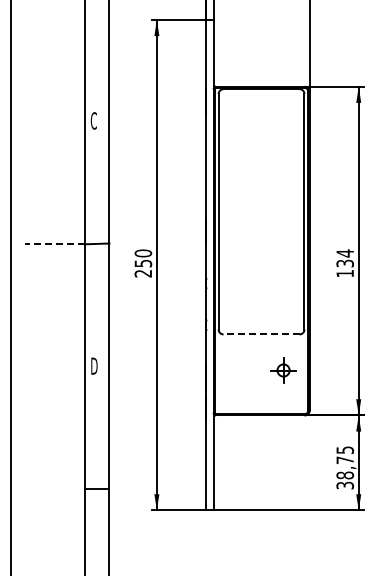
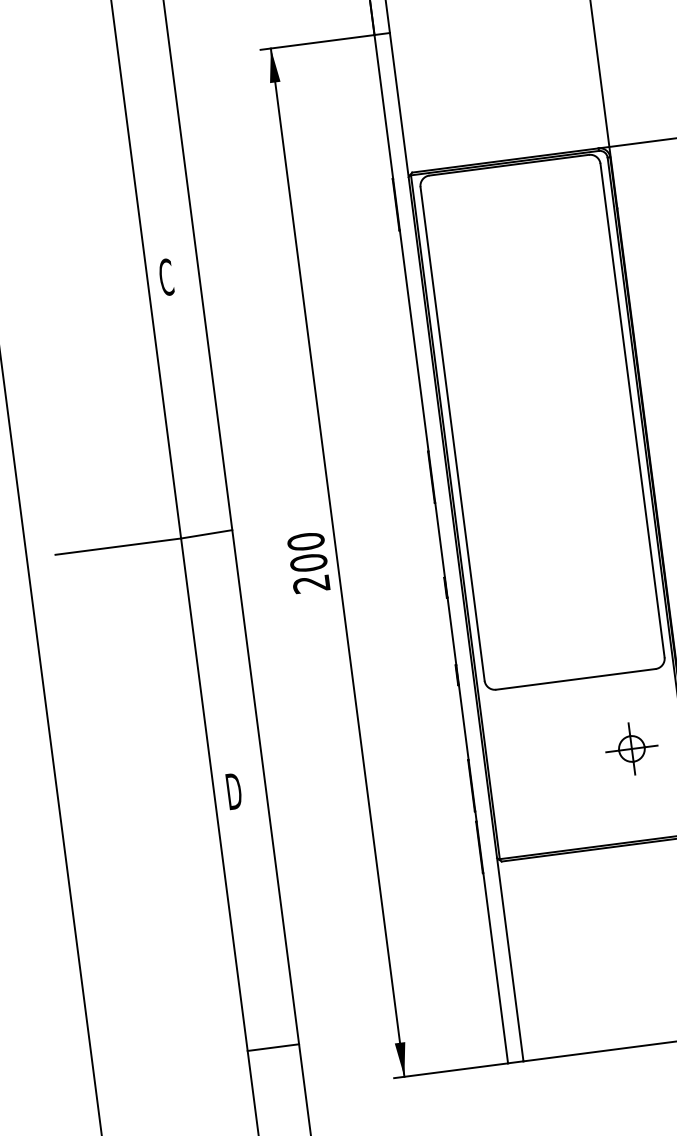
line: (54, 244) -> (117, 547), dashed -> solid
text: (143, 263) -> (309, 562), 250 -> 200
line: (261, 334) -> (575, 679), dashed -> solid

